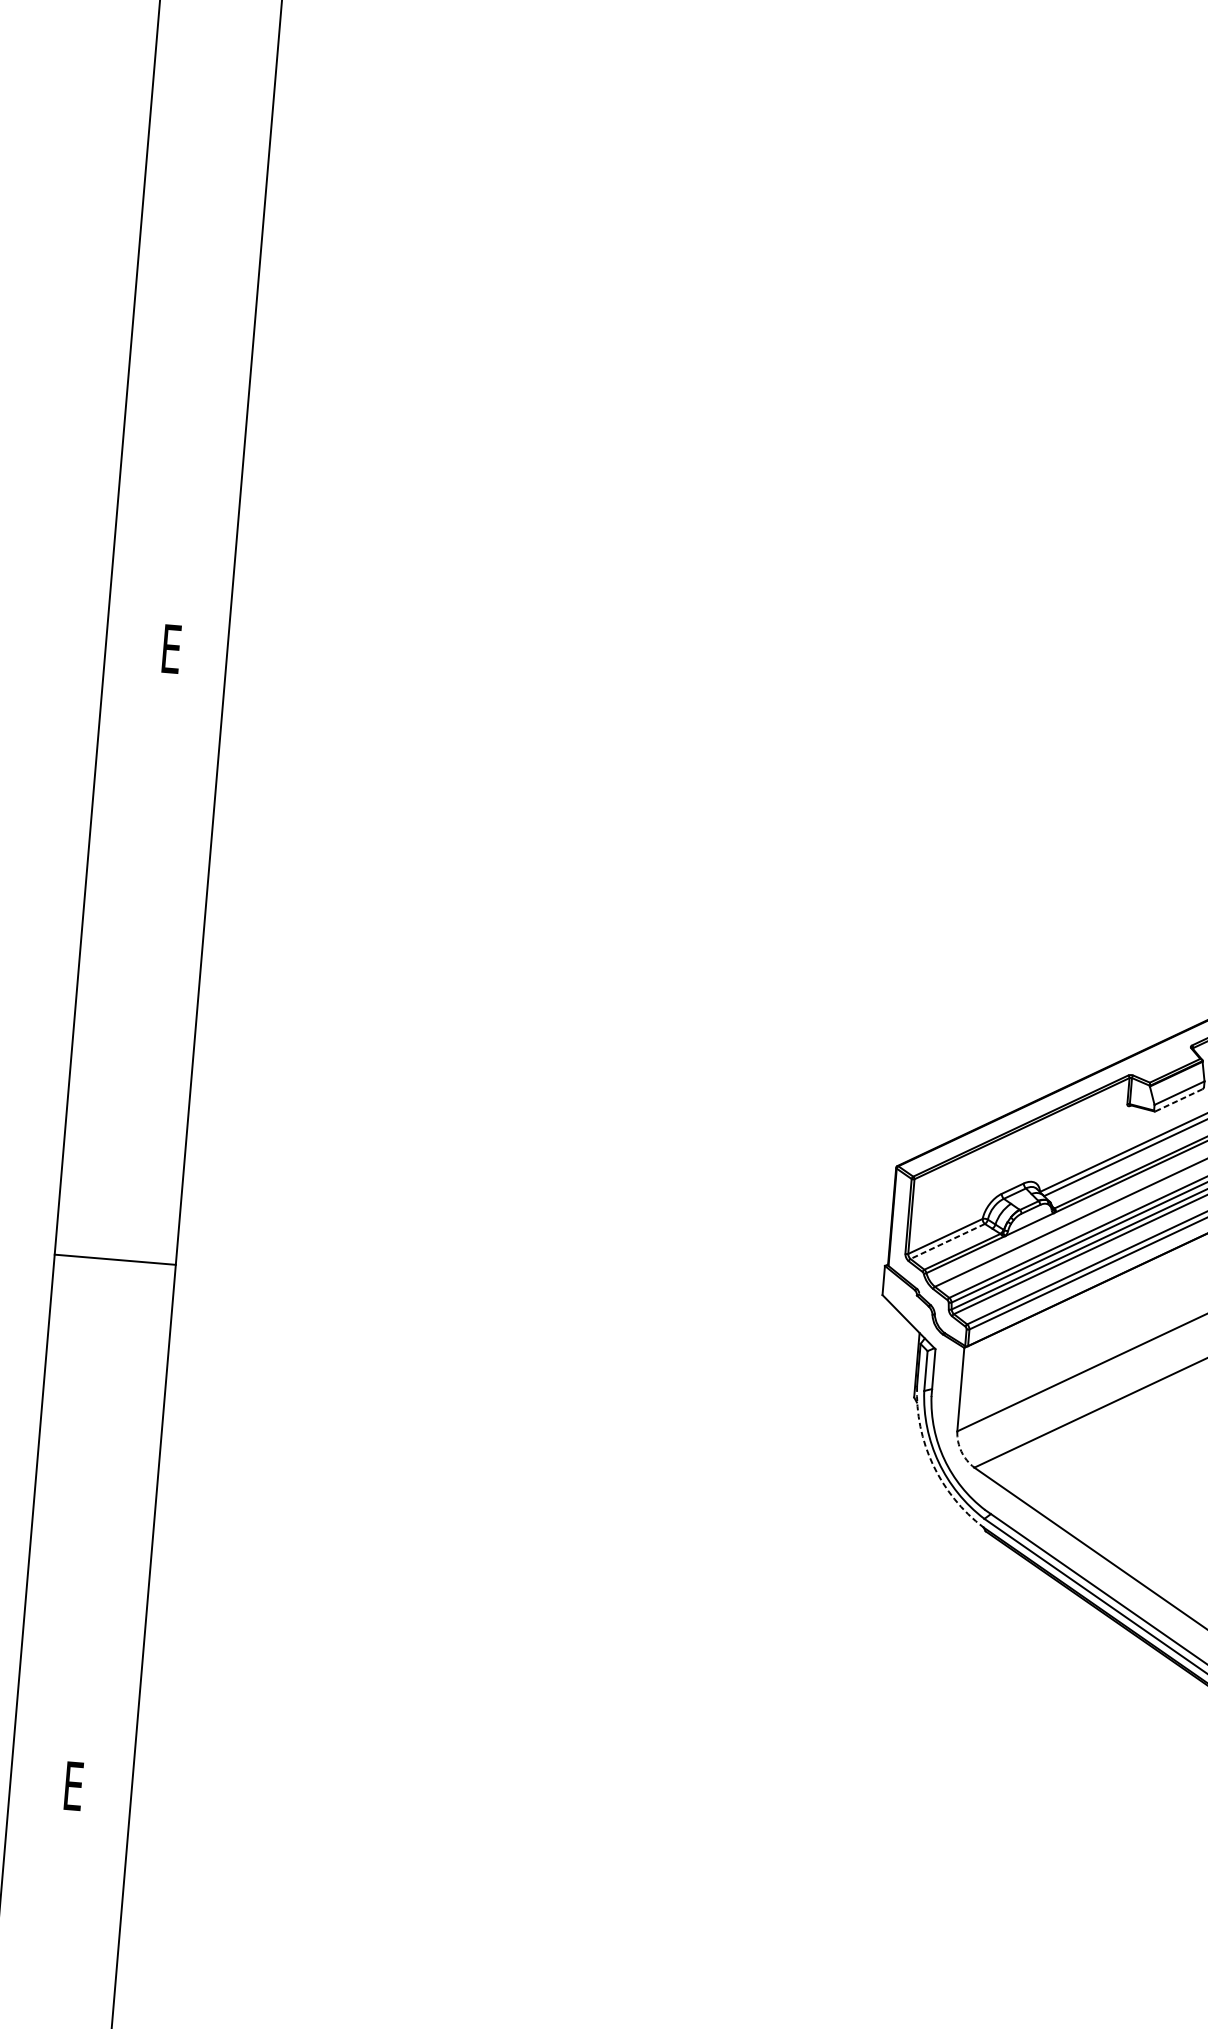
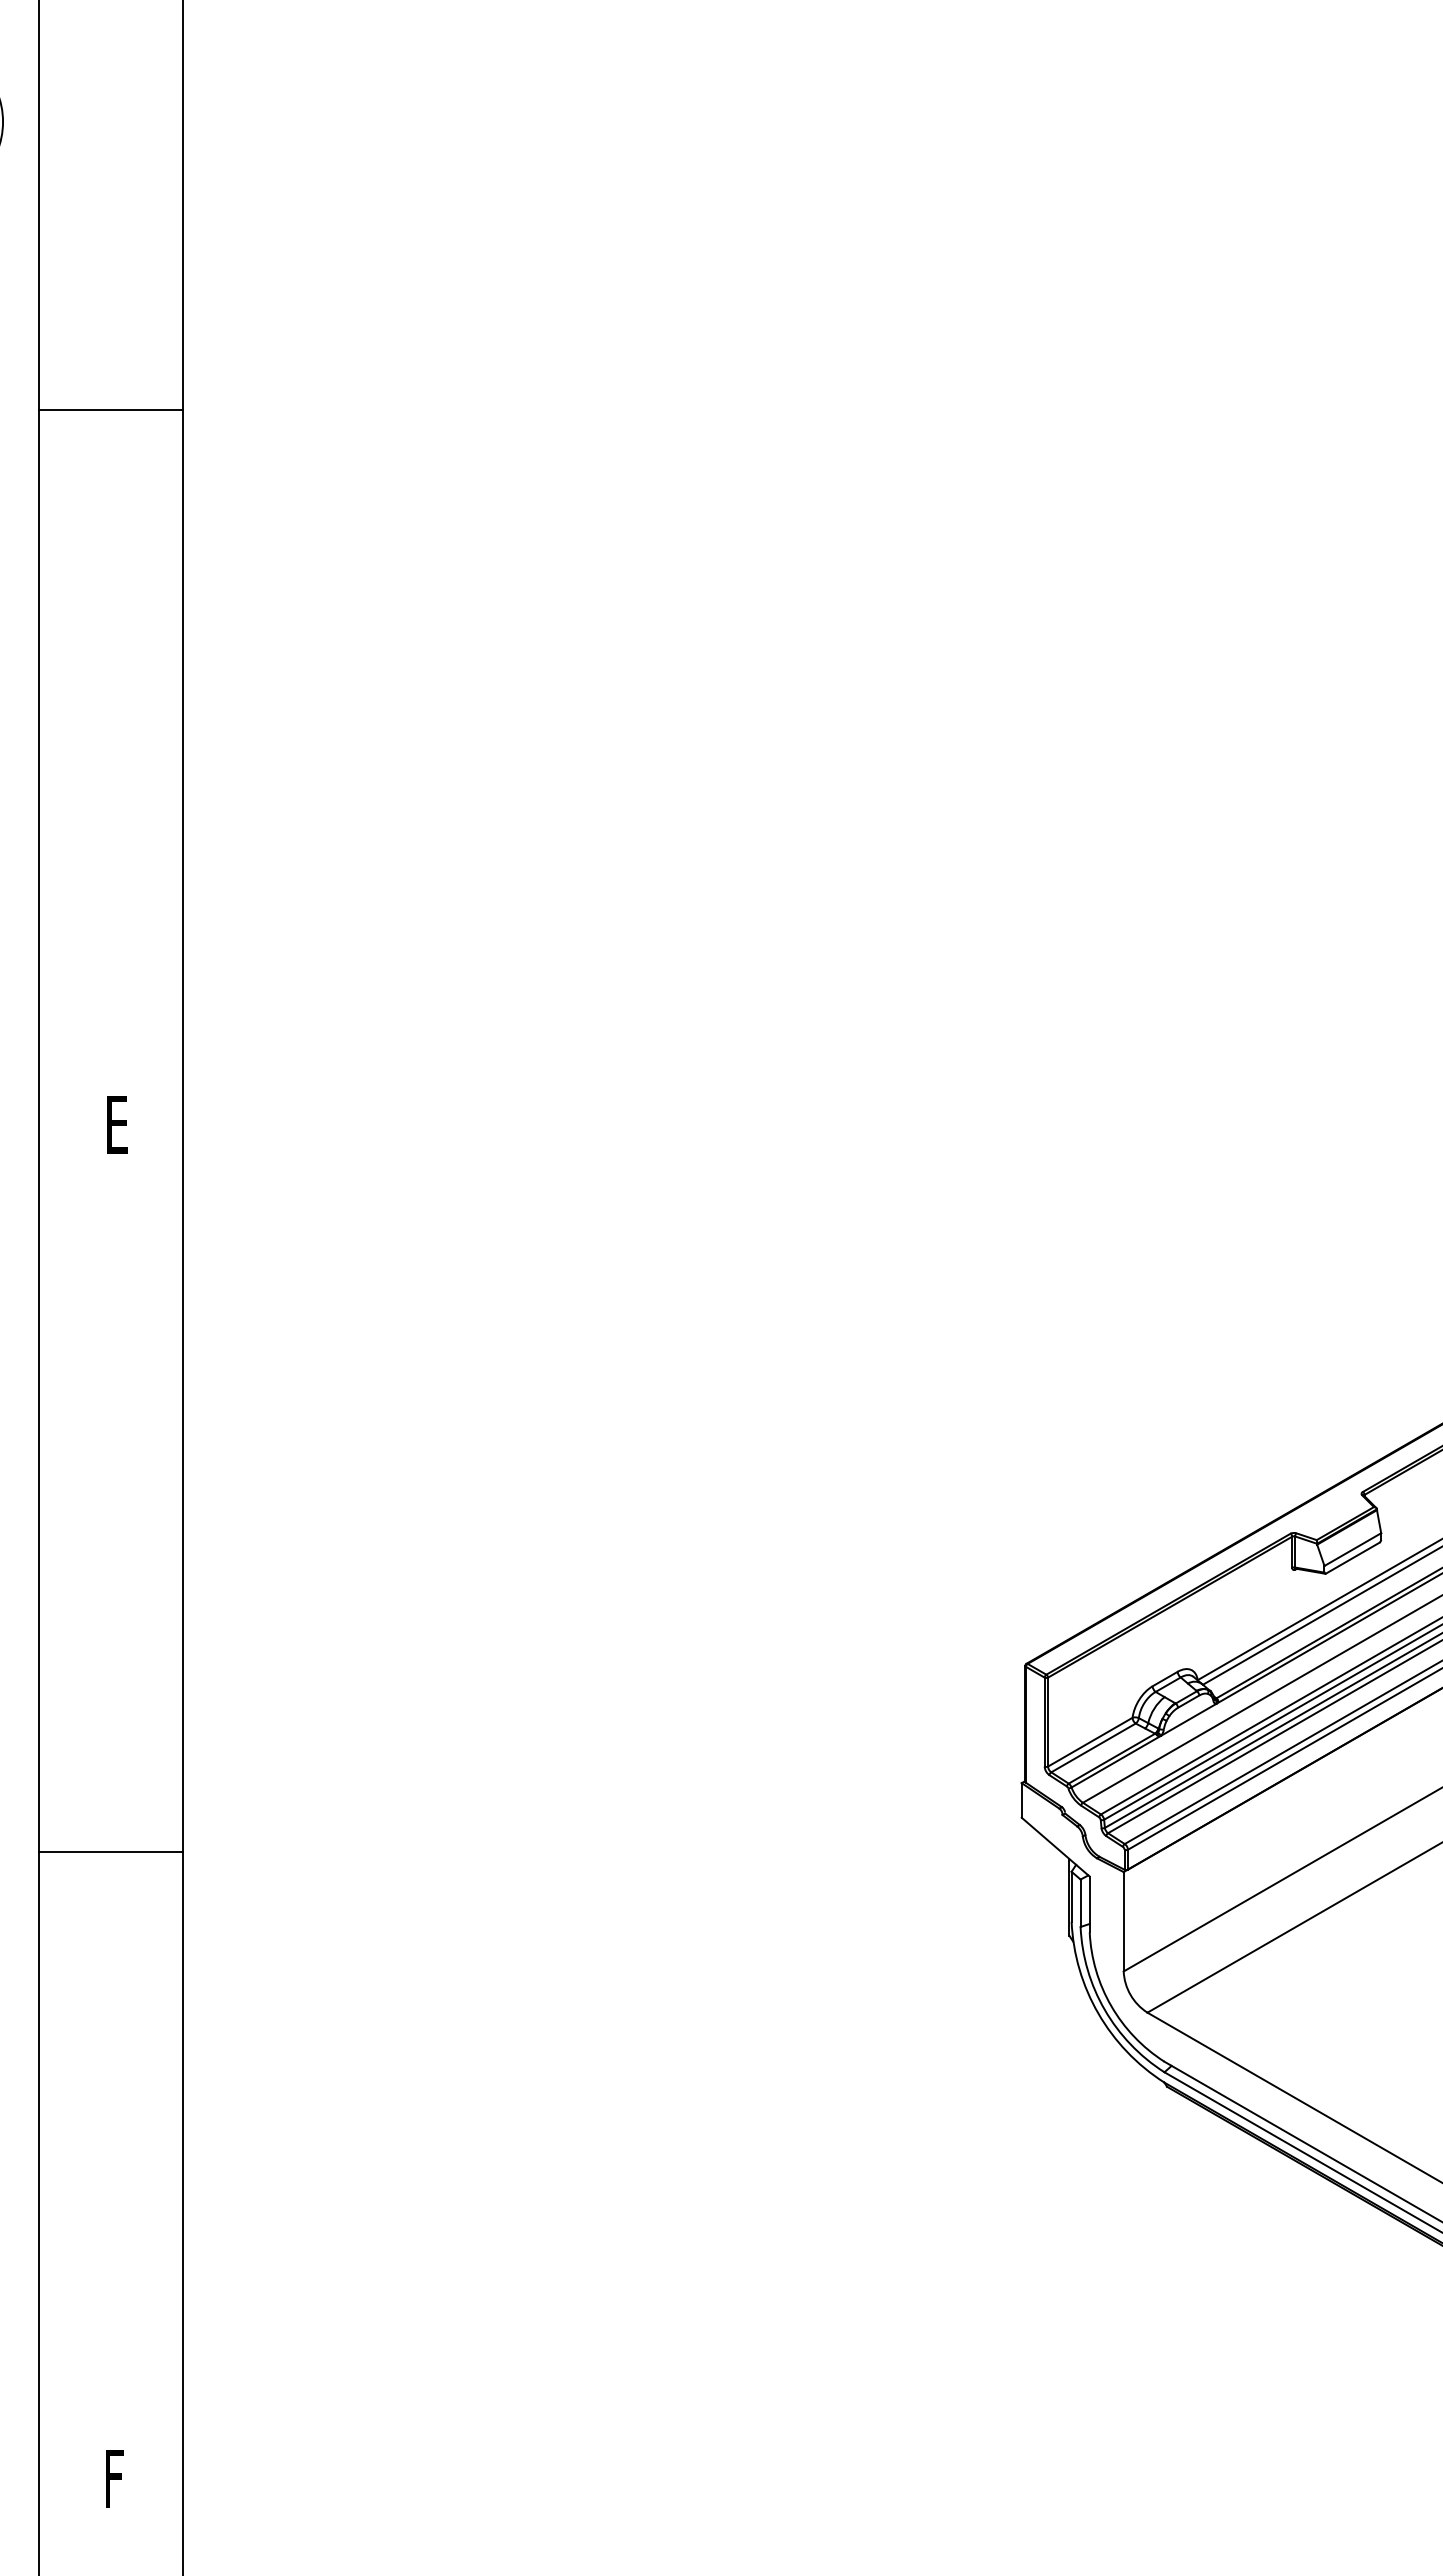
line: (217, 48) -> (111, 410), added
line: (1178, 1100) -> (1352, 1558), dashed -> solid
line: (947, 1241) -> (1093, 1747), dashed -> solid
arc: (961, 1451) -> (1130, 1994), dashed -> solid
arc: (933, 1464) -> (1098, 2013), dashed -> solid
text: (73, 1786) -> (114, 2478), E -> F

